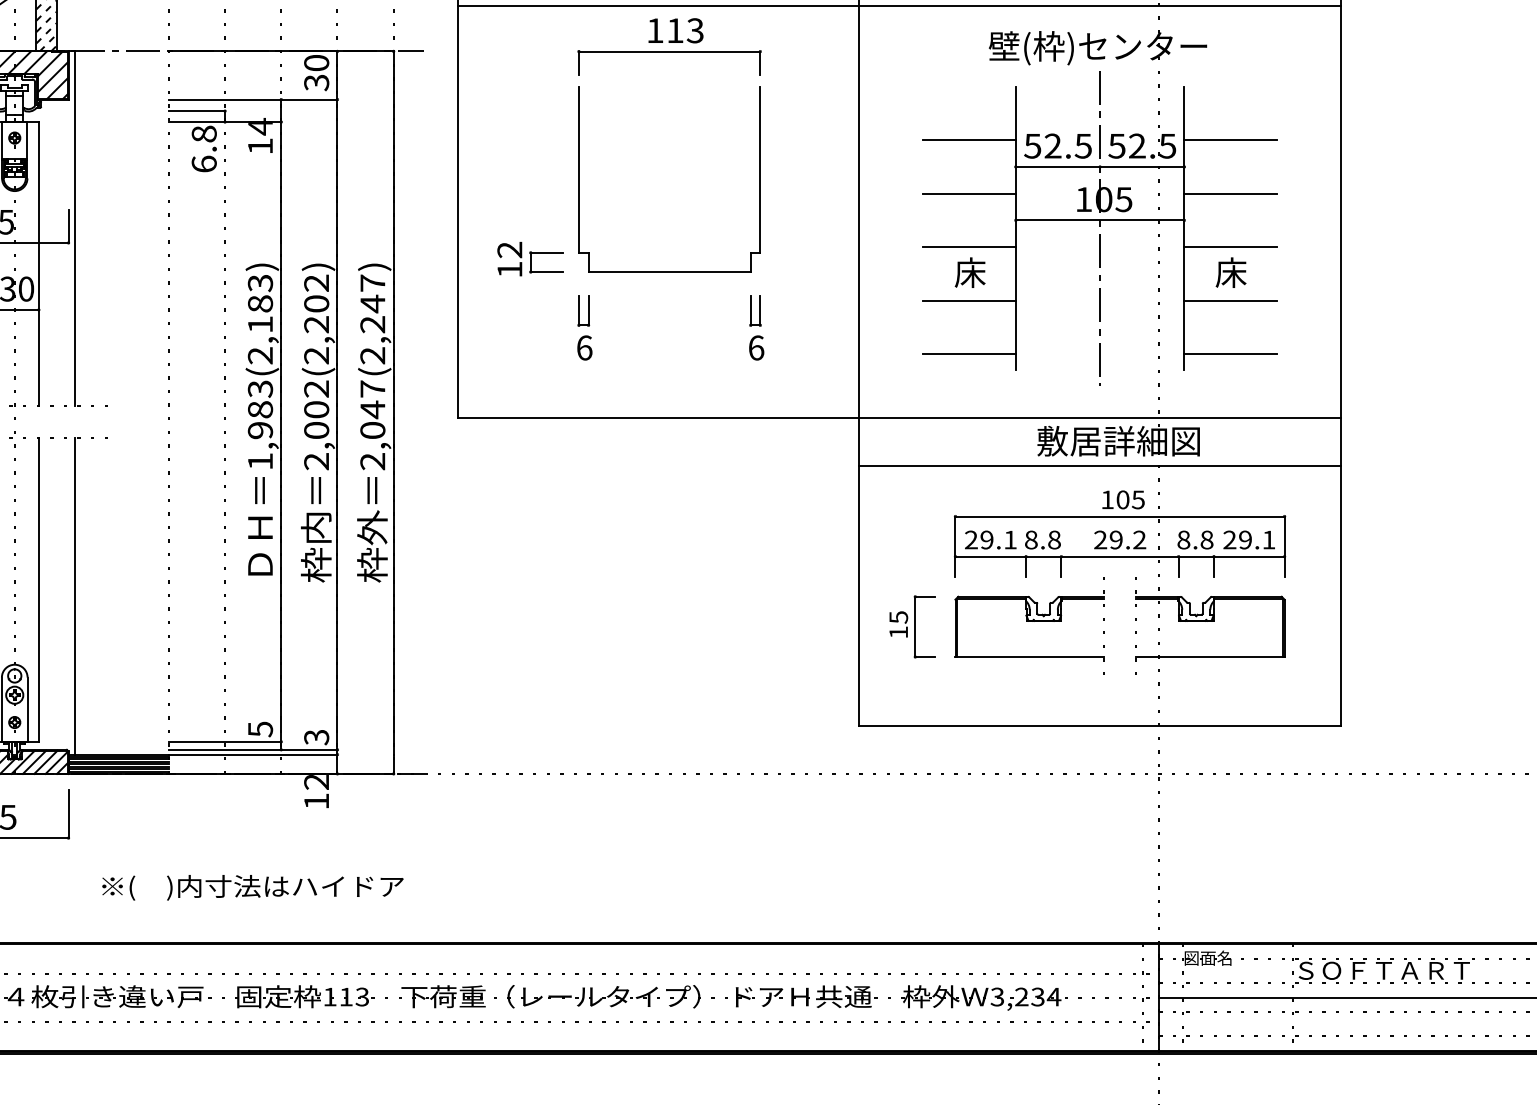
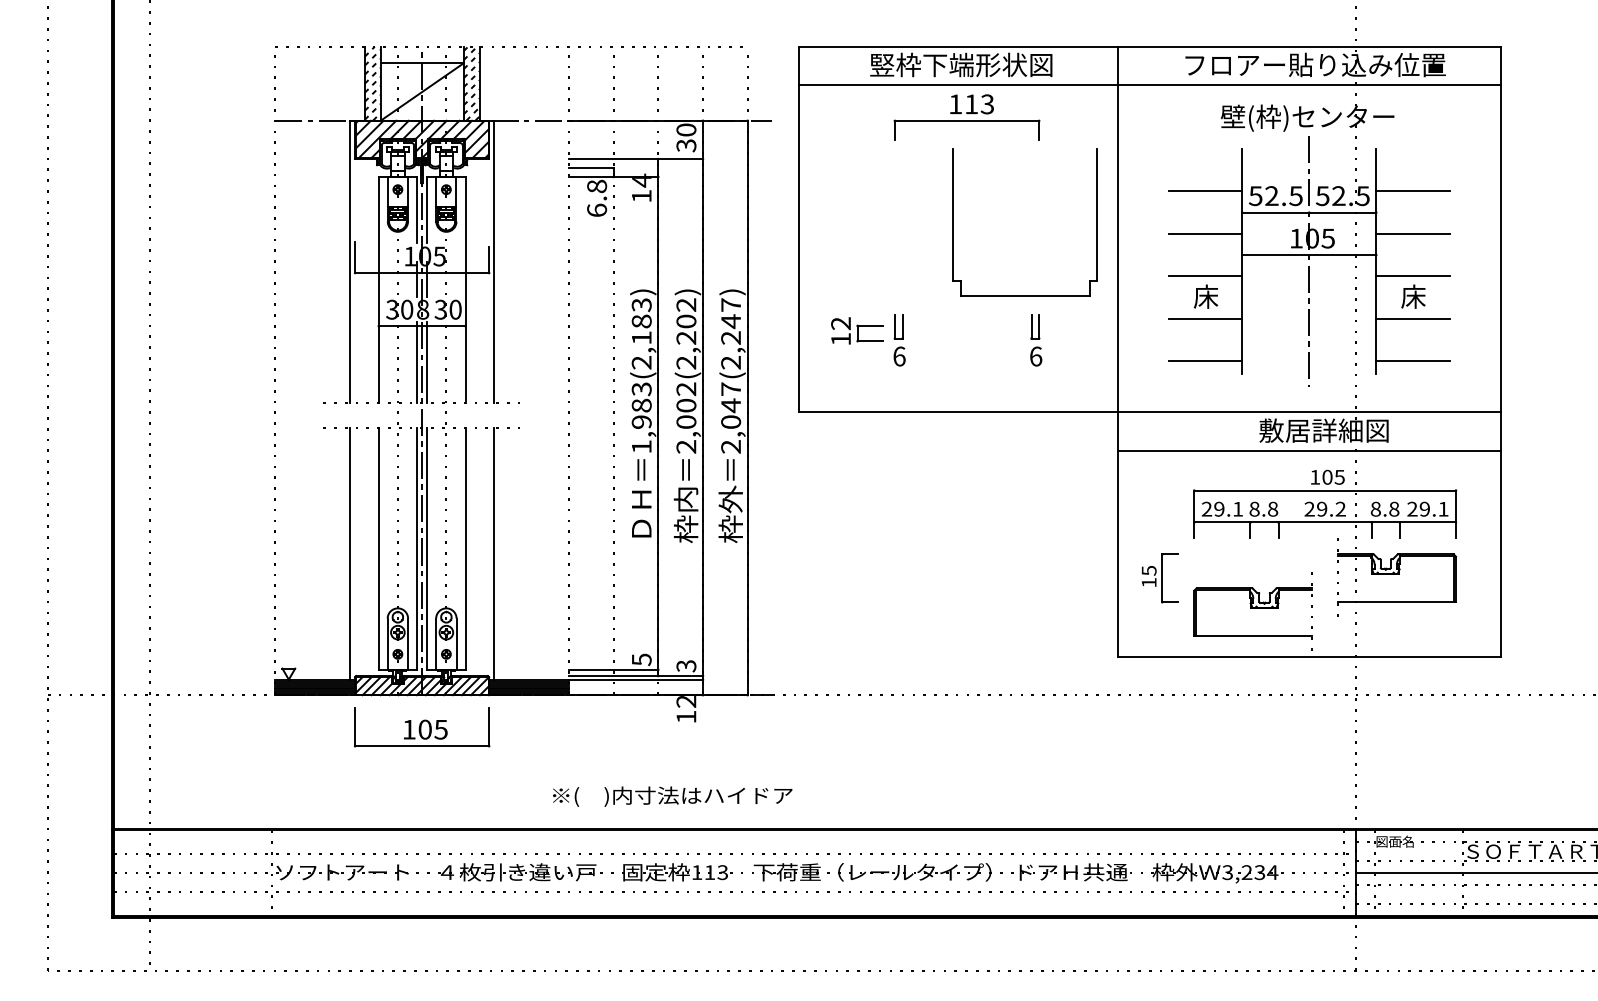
part: (579, 179) -> (953, 222), moved
part: (530, 258) -> (857, 330), moved
part: (1028, 625) -> (1252, 611), moved
text: (252, 887) -> (672, 796), moved

